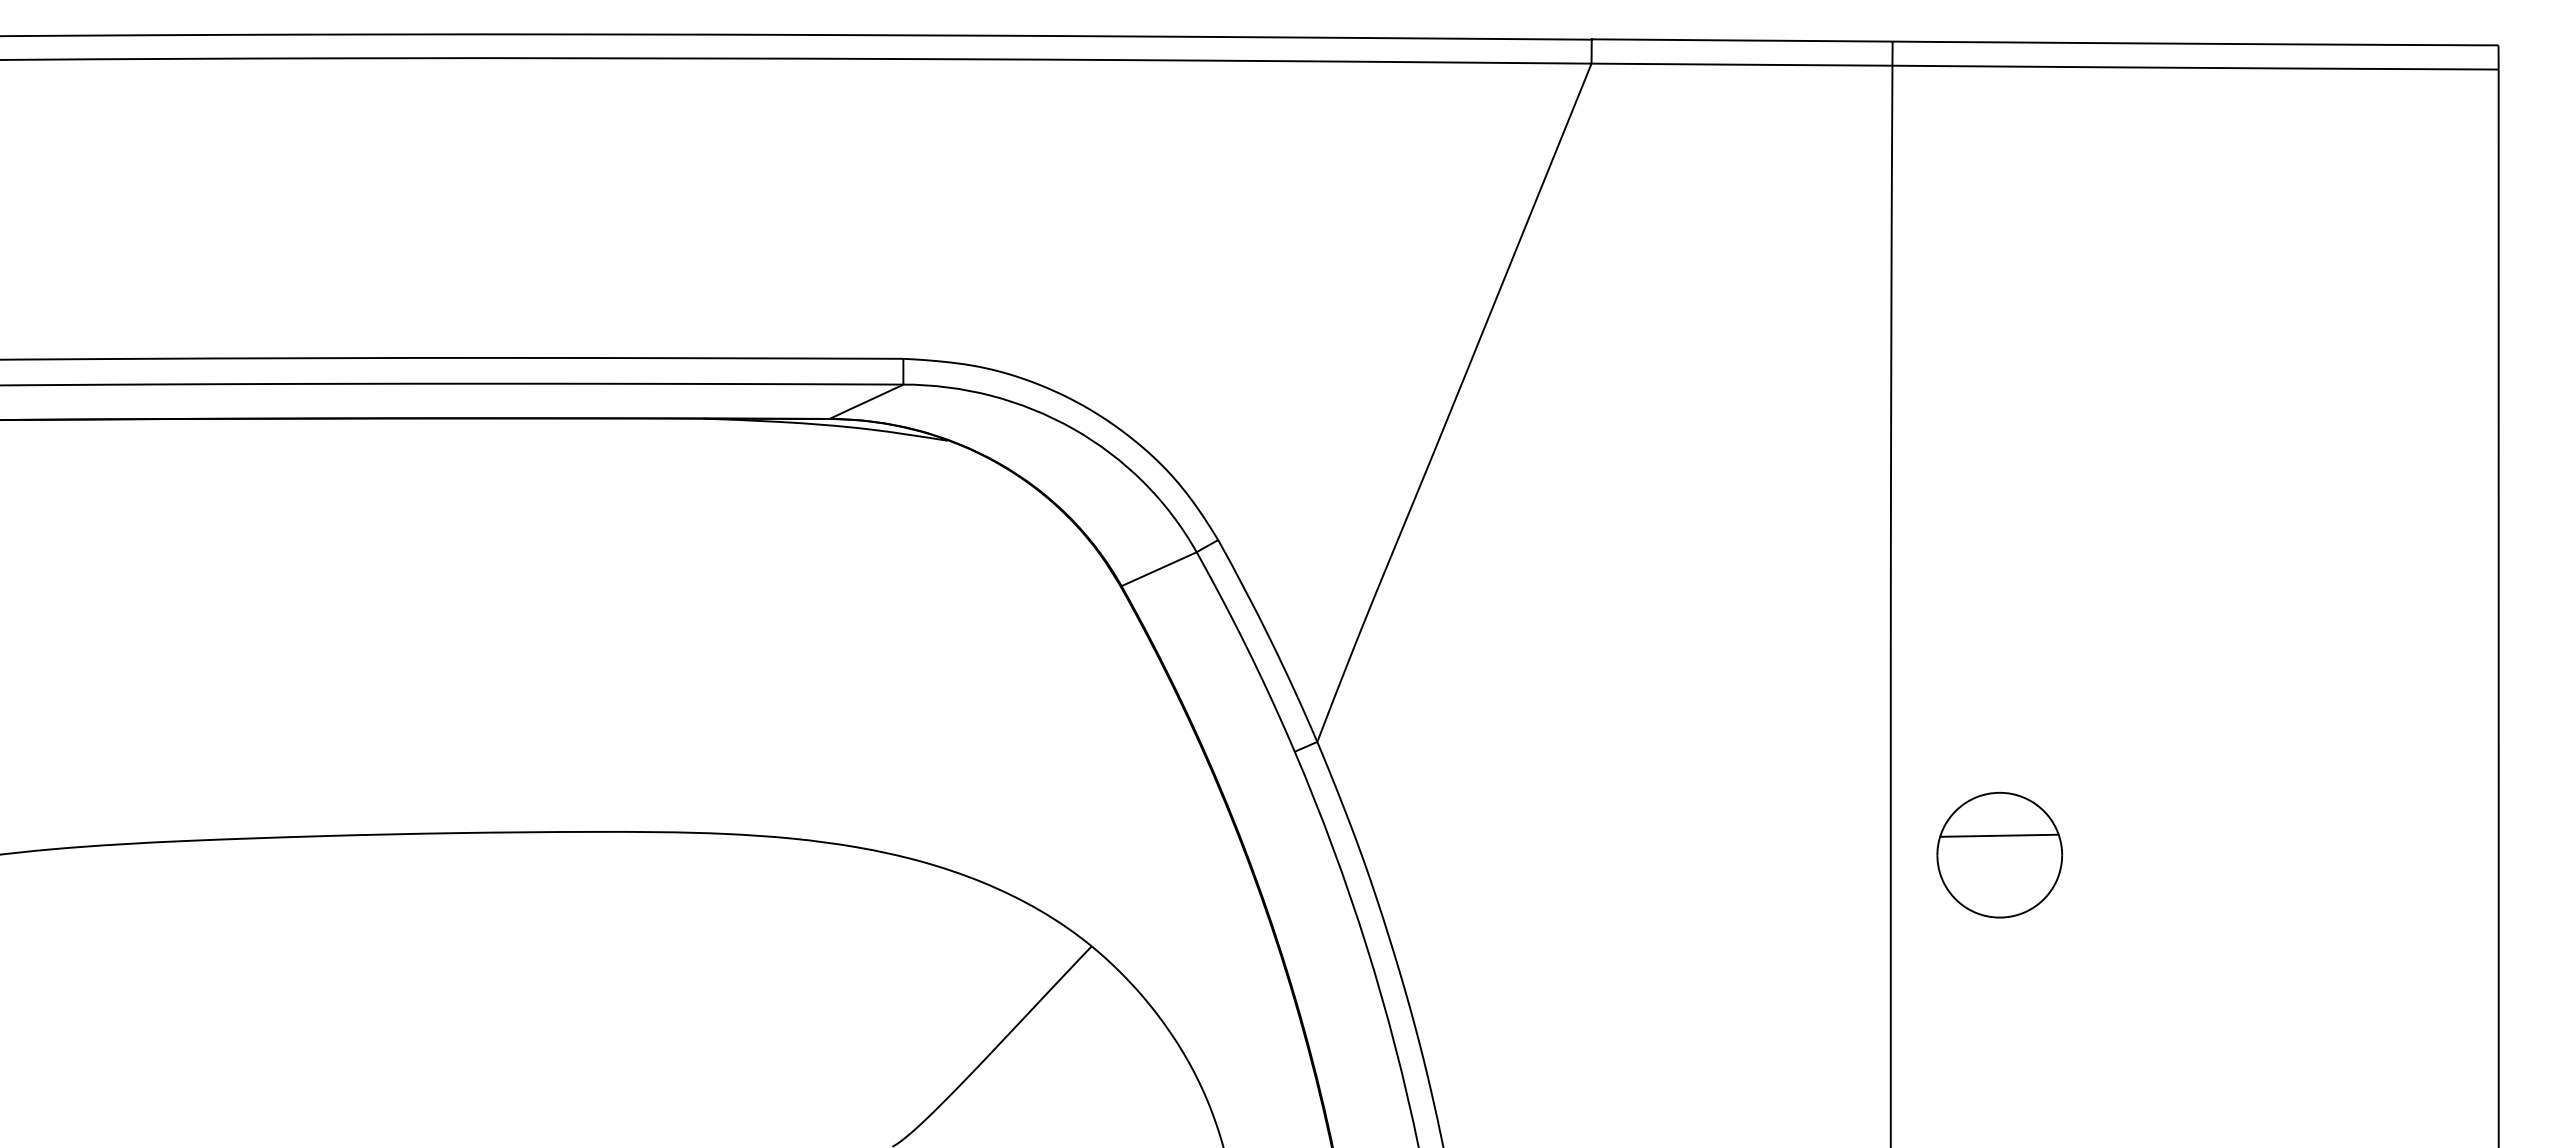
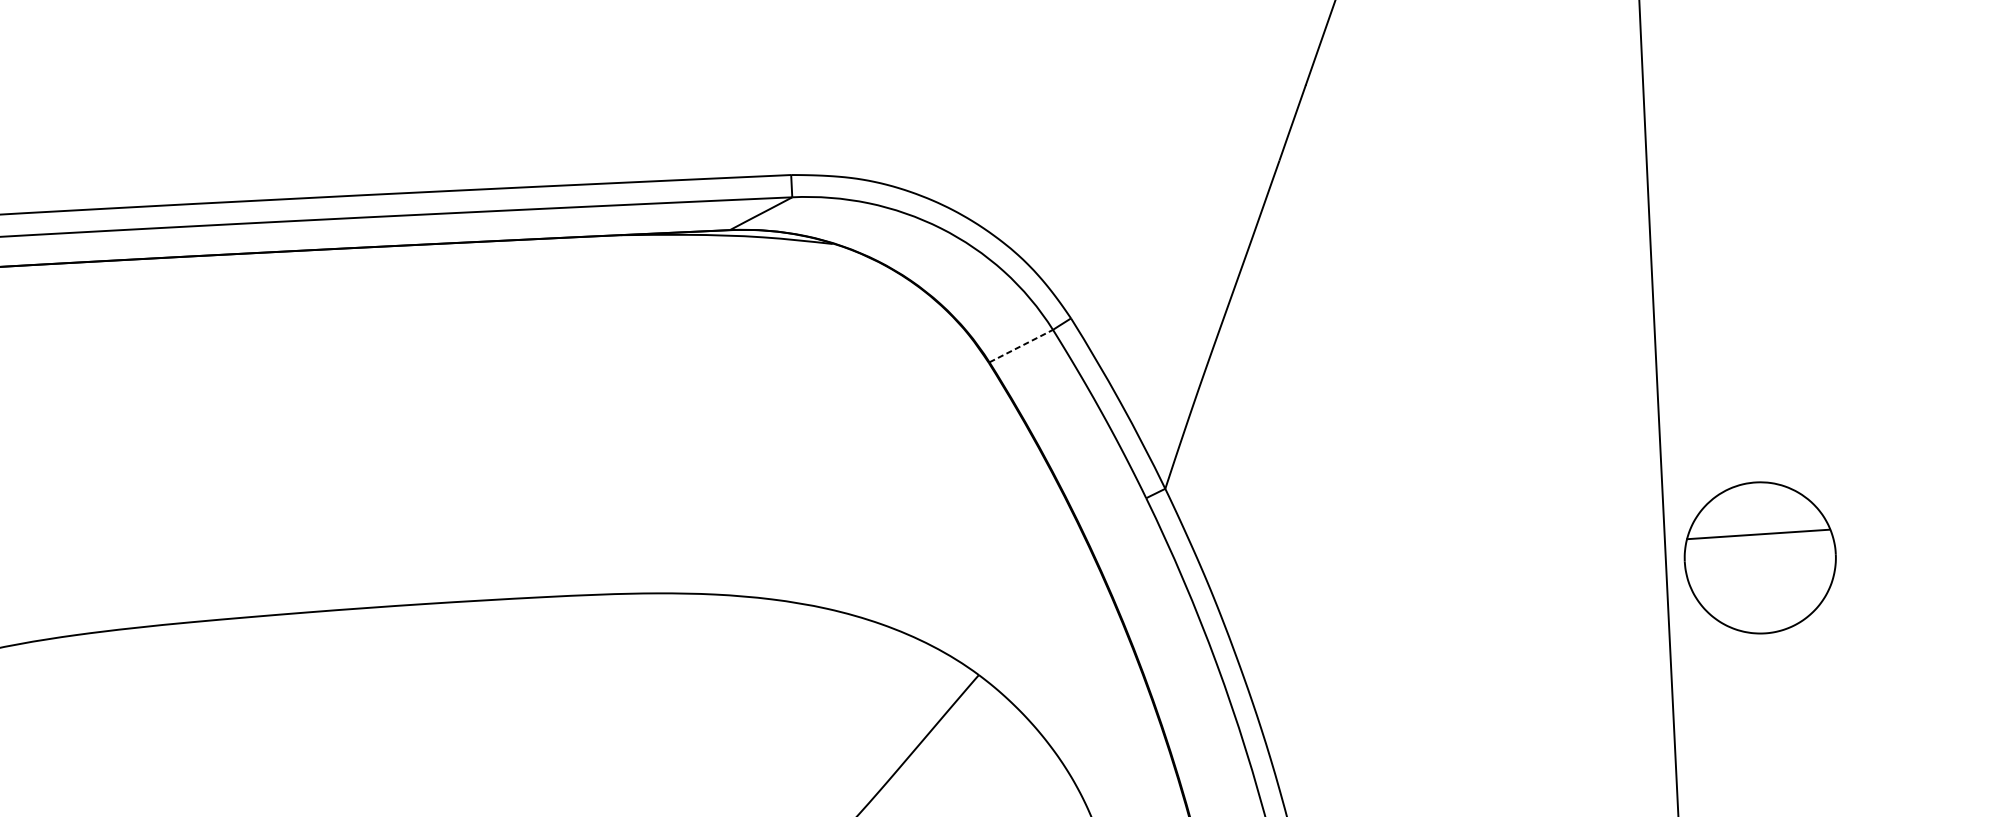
line: (1159, 569) -> (1021, 346), solid -> dashed
part: (1999, 854) -> (1759, 557), size x1.4

